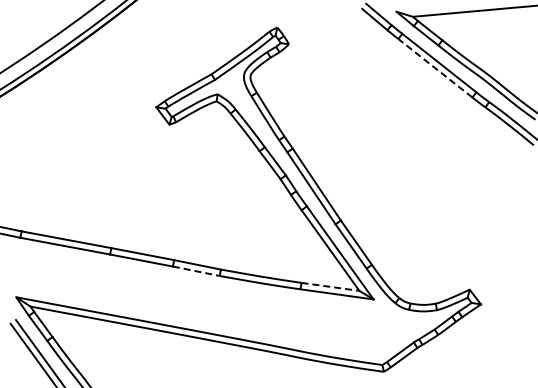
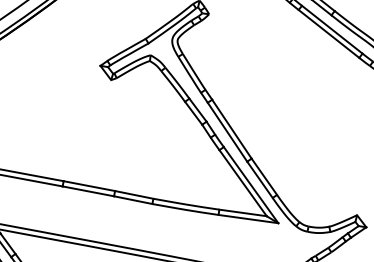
line: (434, 67) -> (328, 33), dashed -> solid
line: (196, 271) -> (133, 200), dashed -> solid
line: (330, 286) -> (243, 212), dashed -> solid

